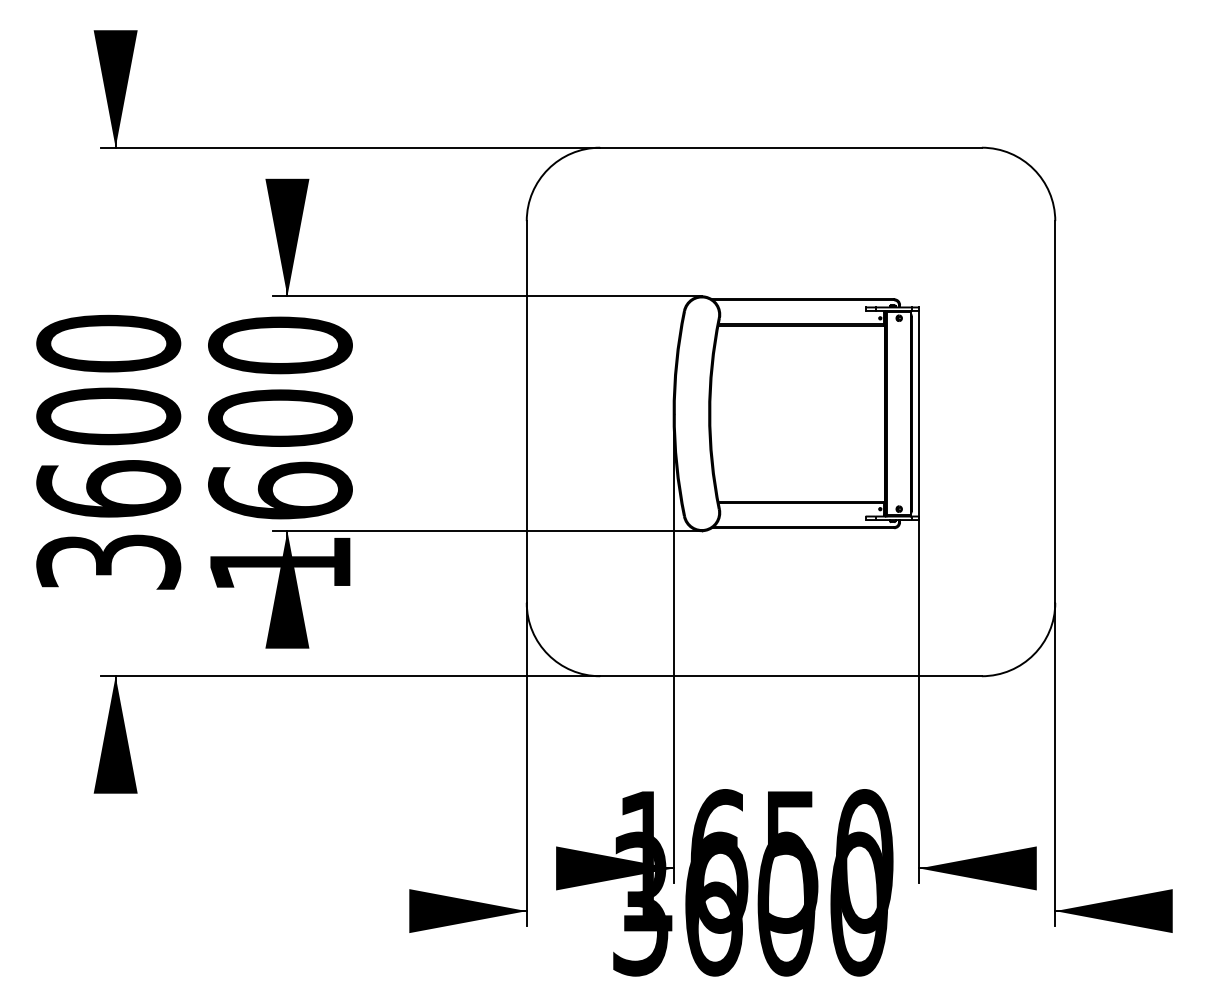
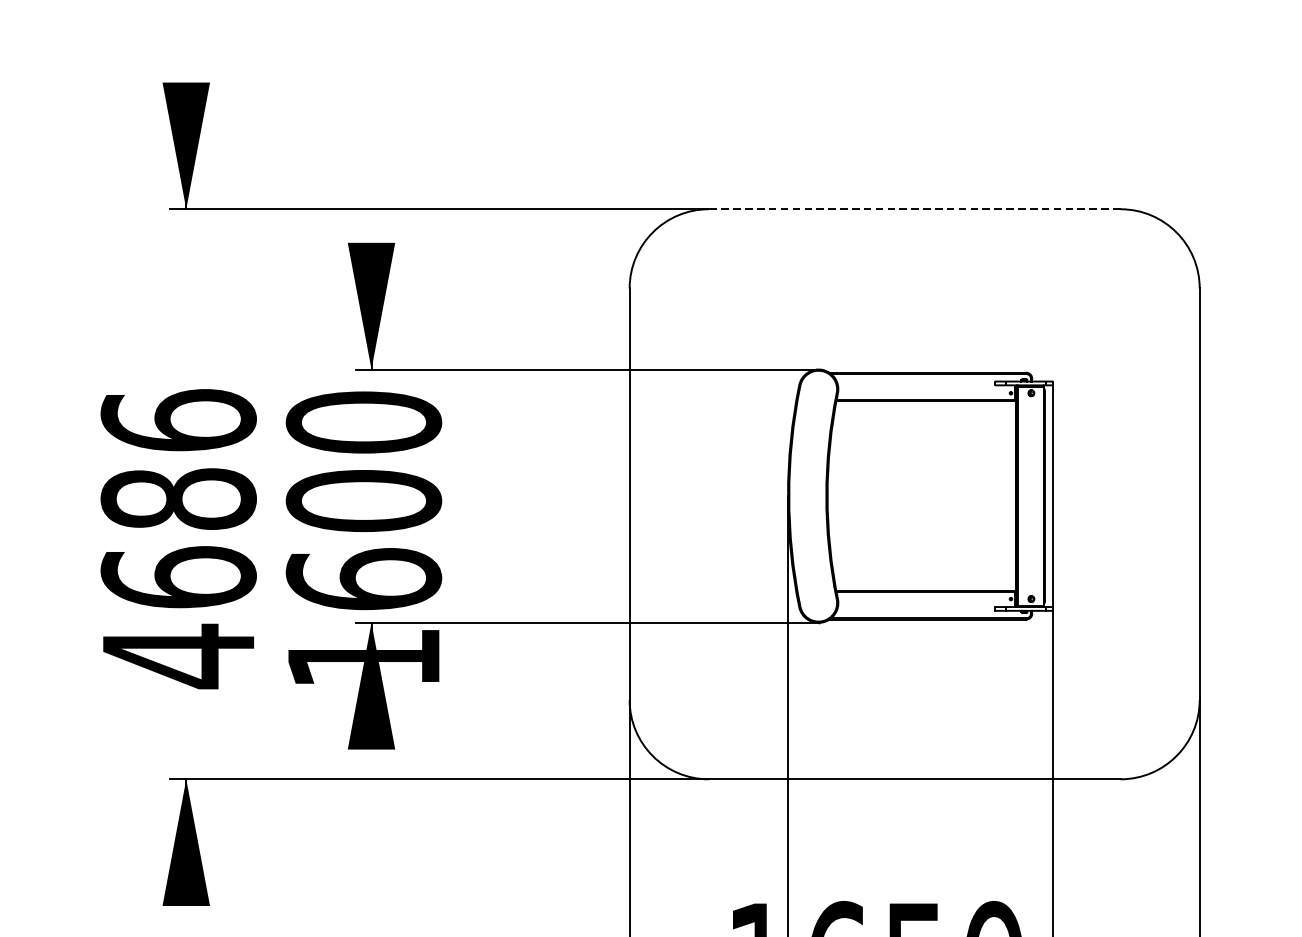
line: (791, 147) -> (915, 209), solid -> dashed
text: (108, 453) -> (178, 539), 3600 -> 4686

